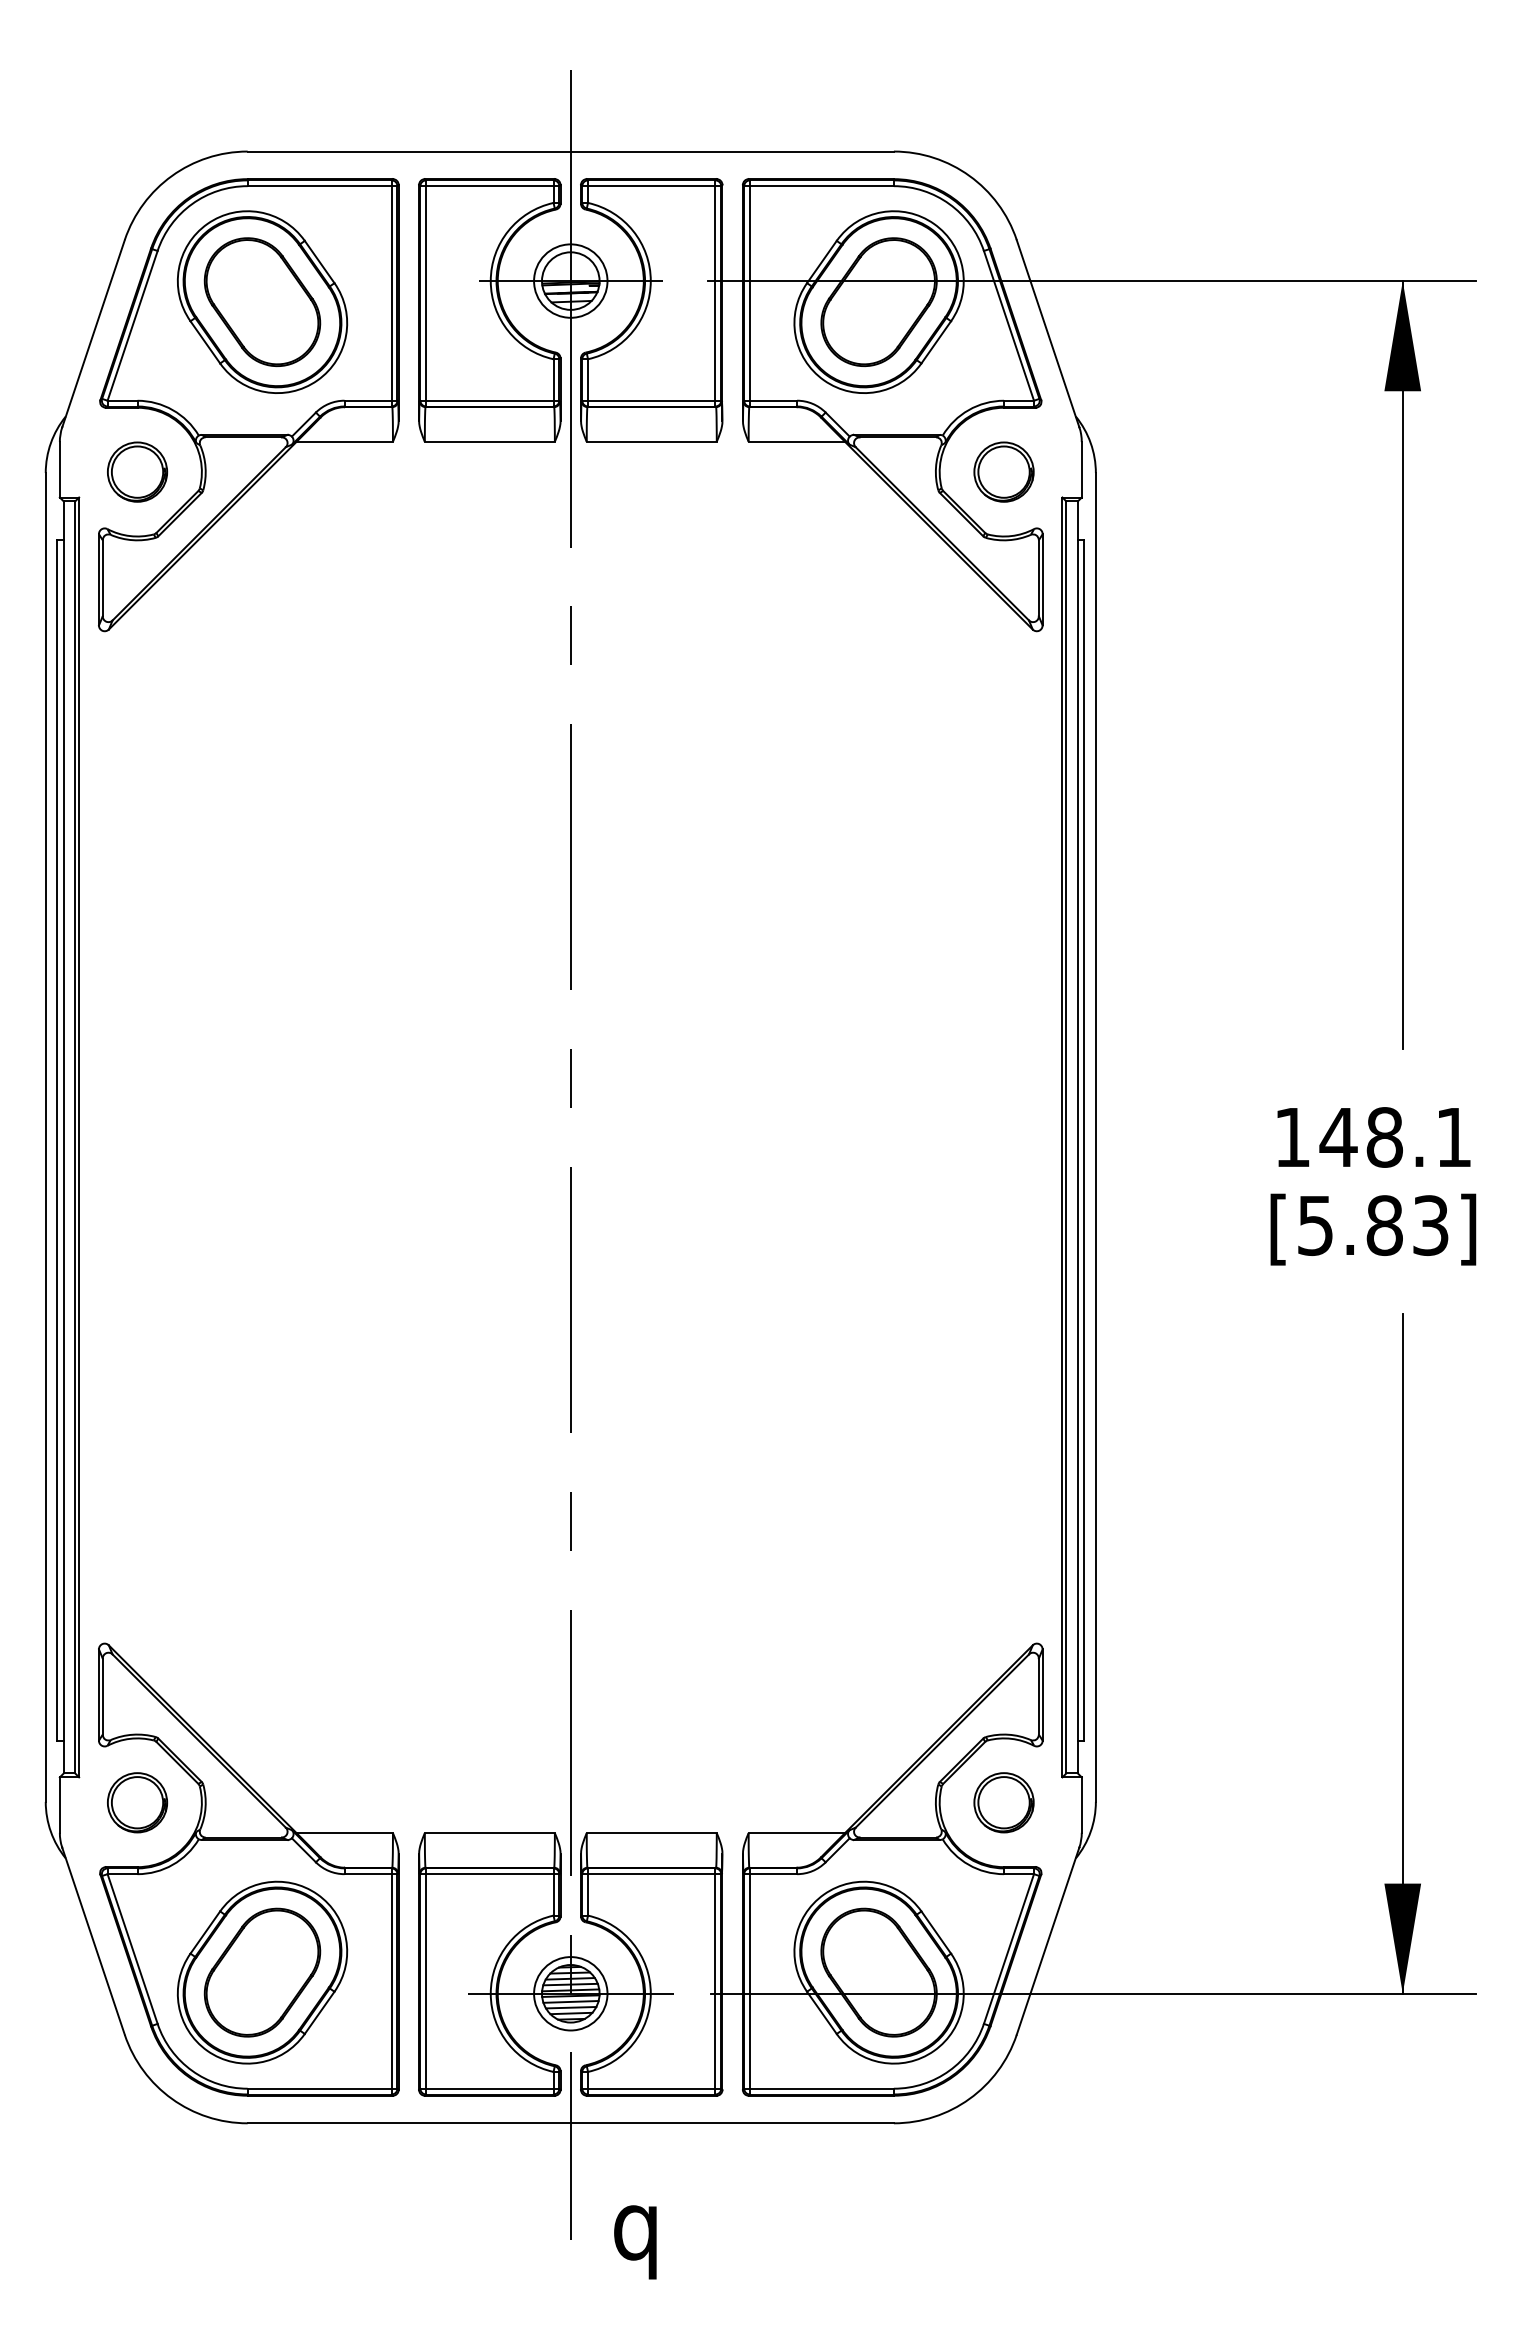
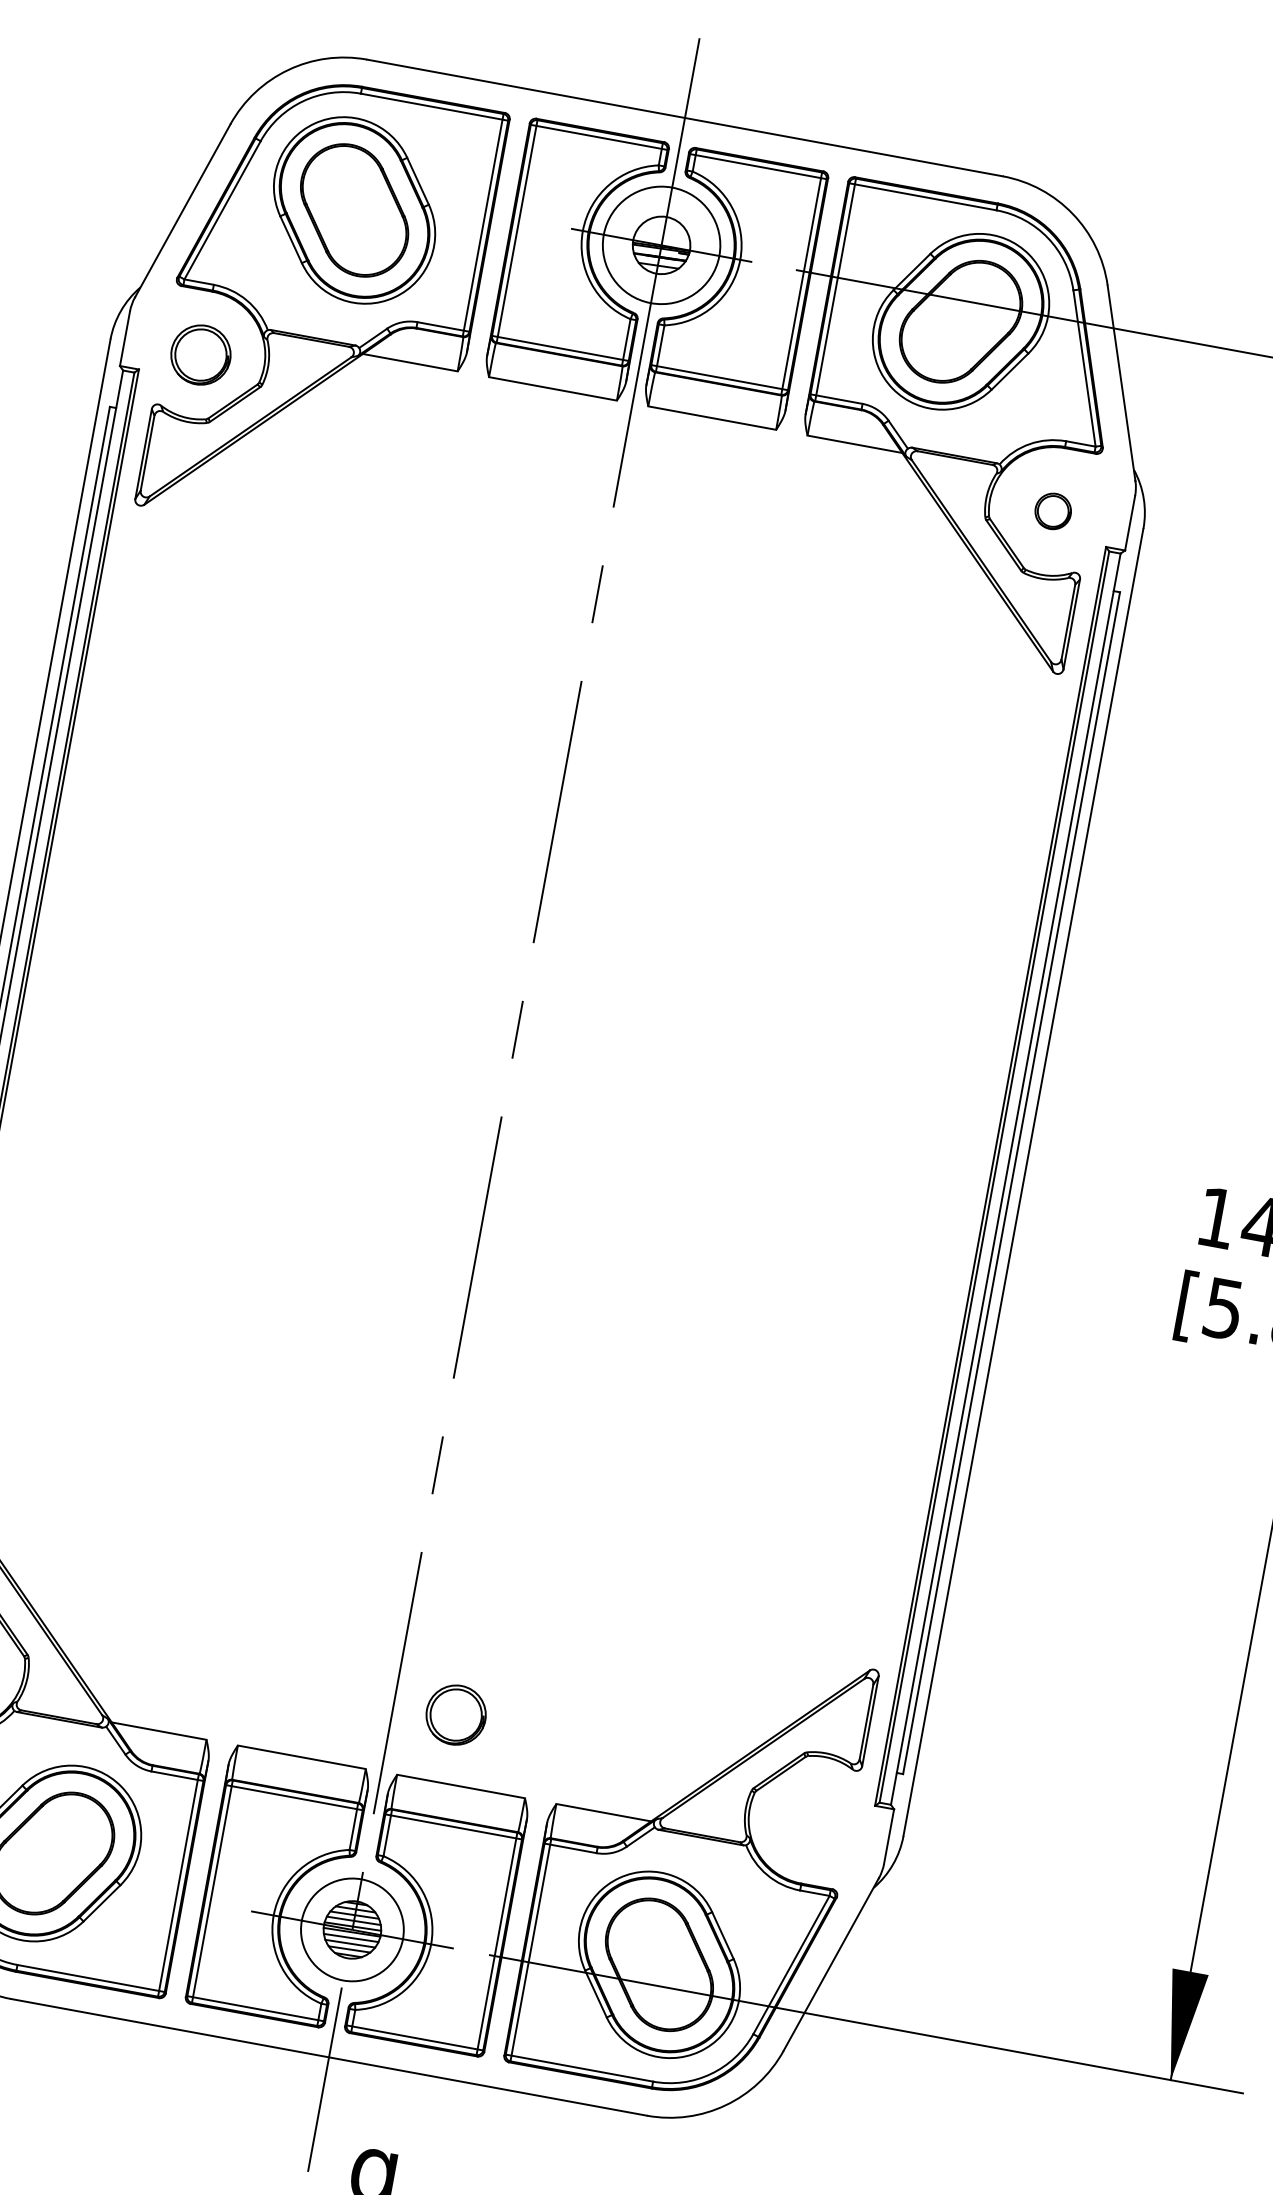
circle: (570, 280) -> (661, 244), size x1.6
part: (1003, 471) -> (1052, 510), size x0.6
part: (1003, 1802) -> (455, 1714), moved
circle: (570, 1993) -> (352, 1929), size x1.4

